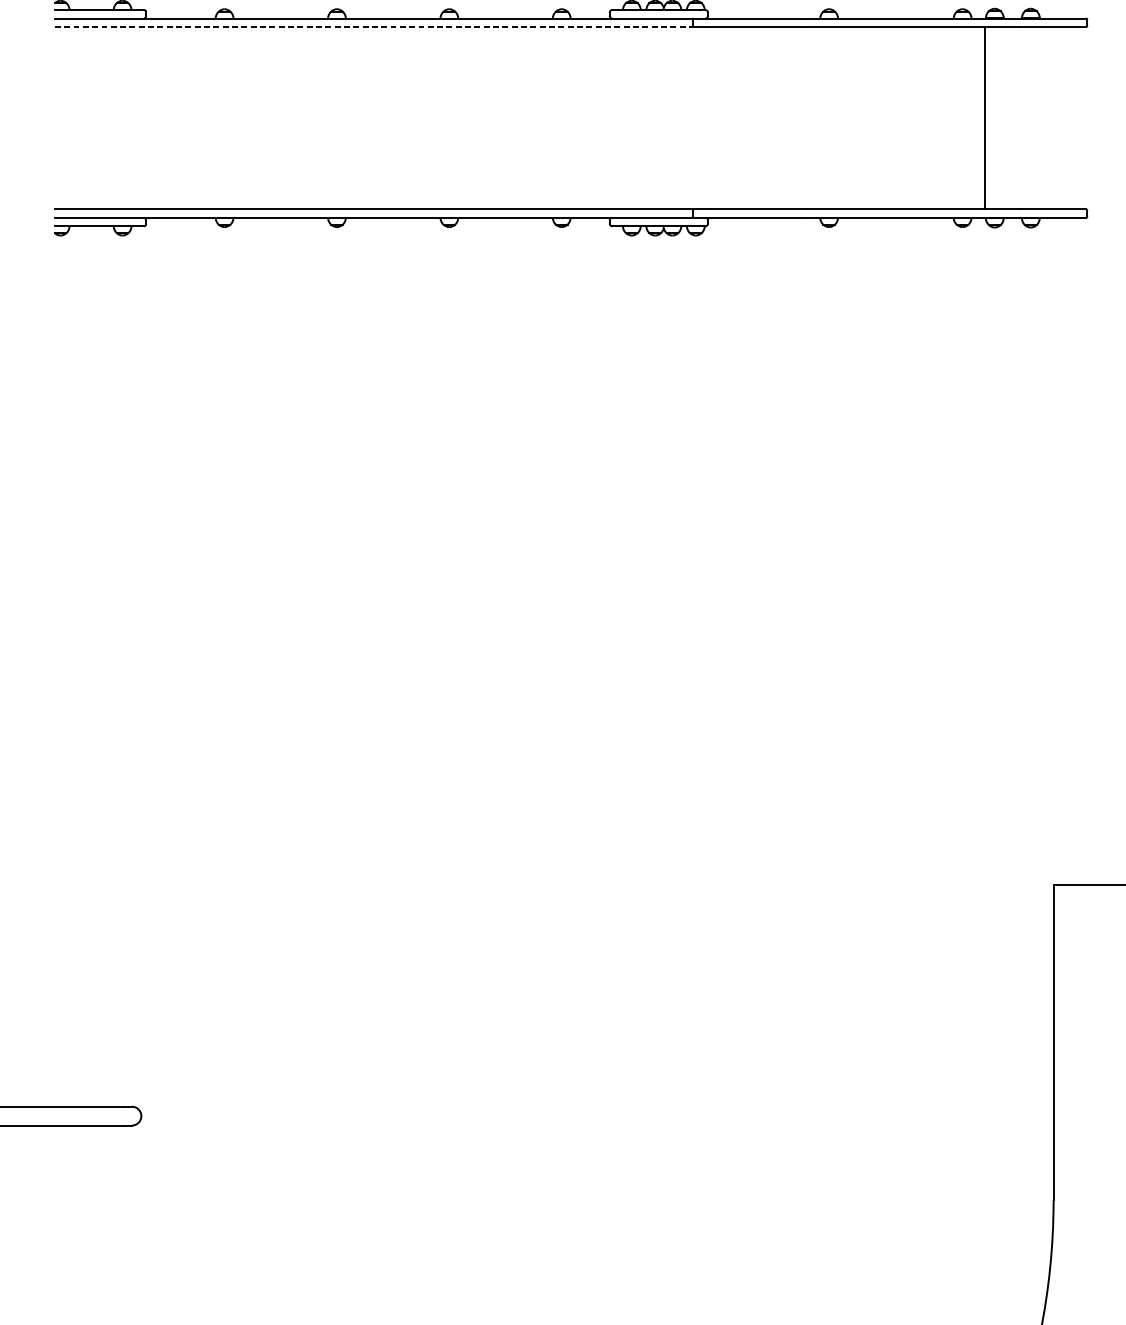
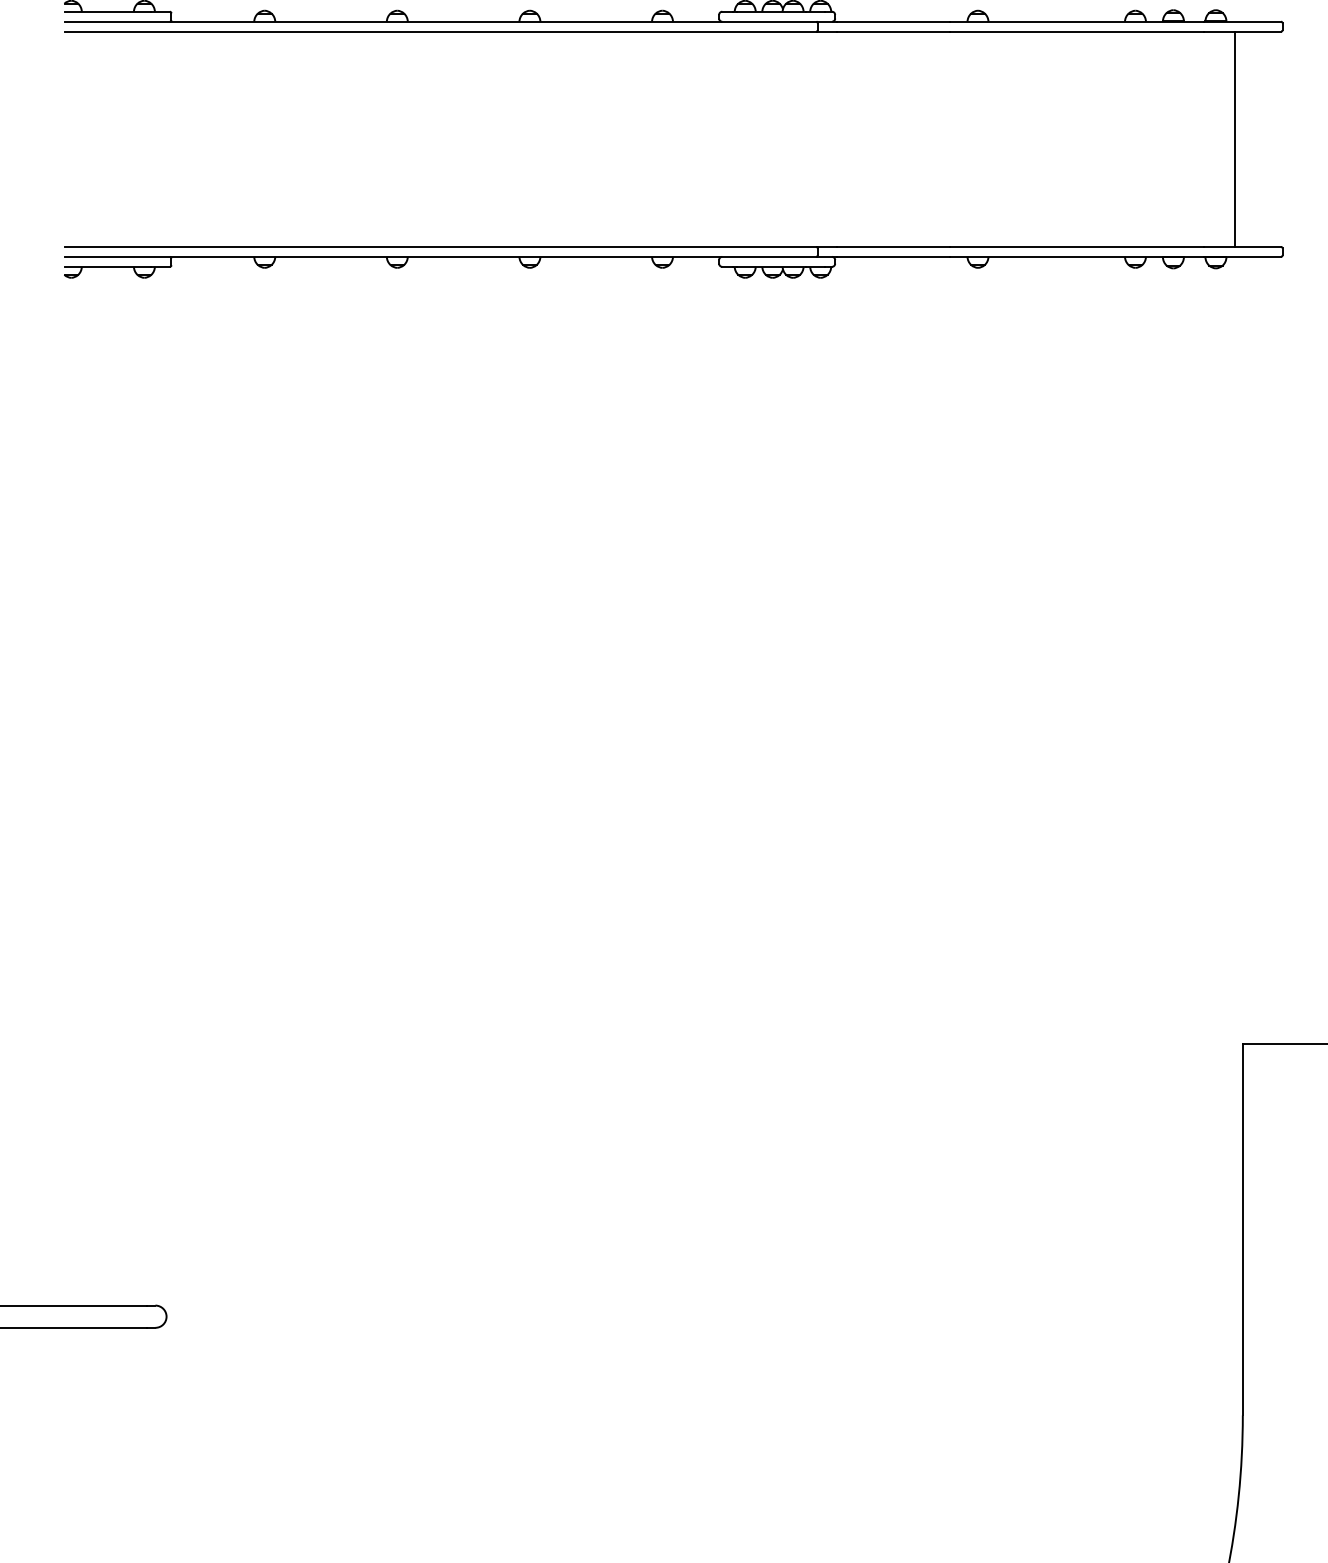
line: (374, 26) -> (441, 31), dashed -> solid
line: (984, 117) -> (1235, 138), moved

